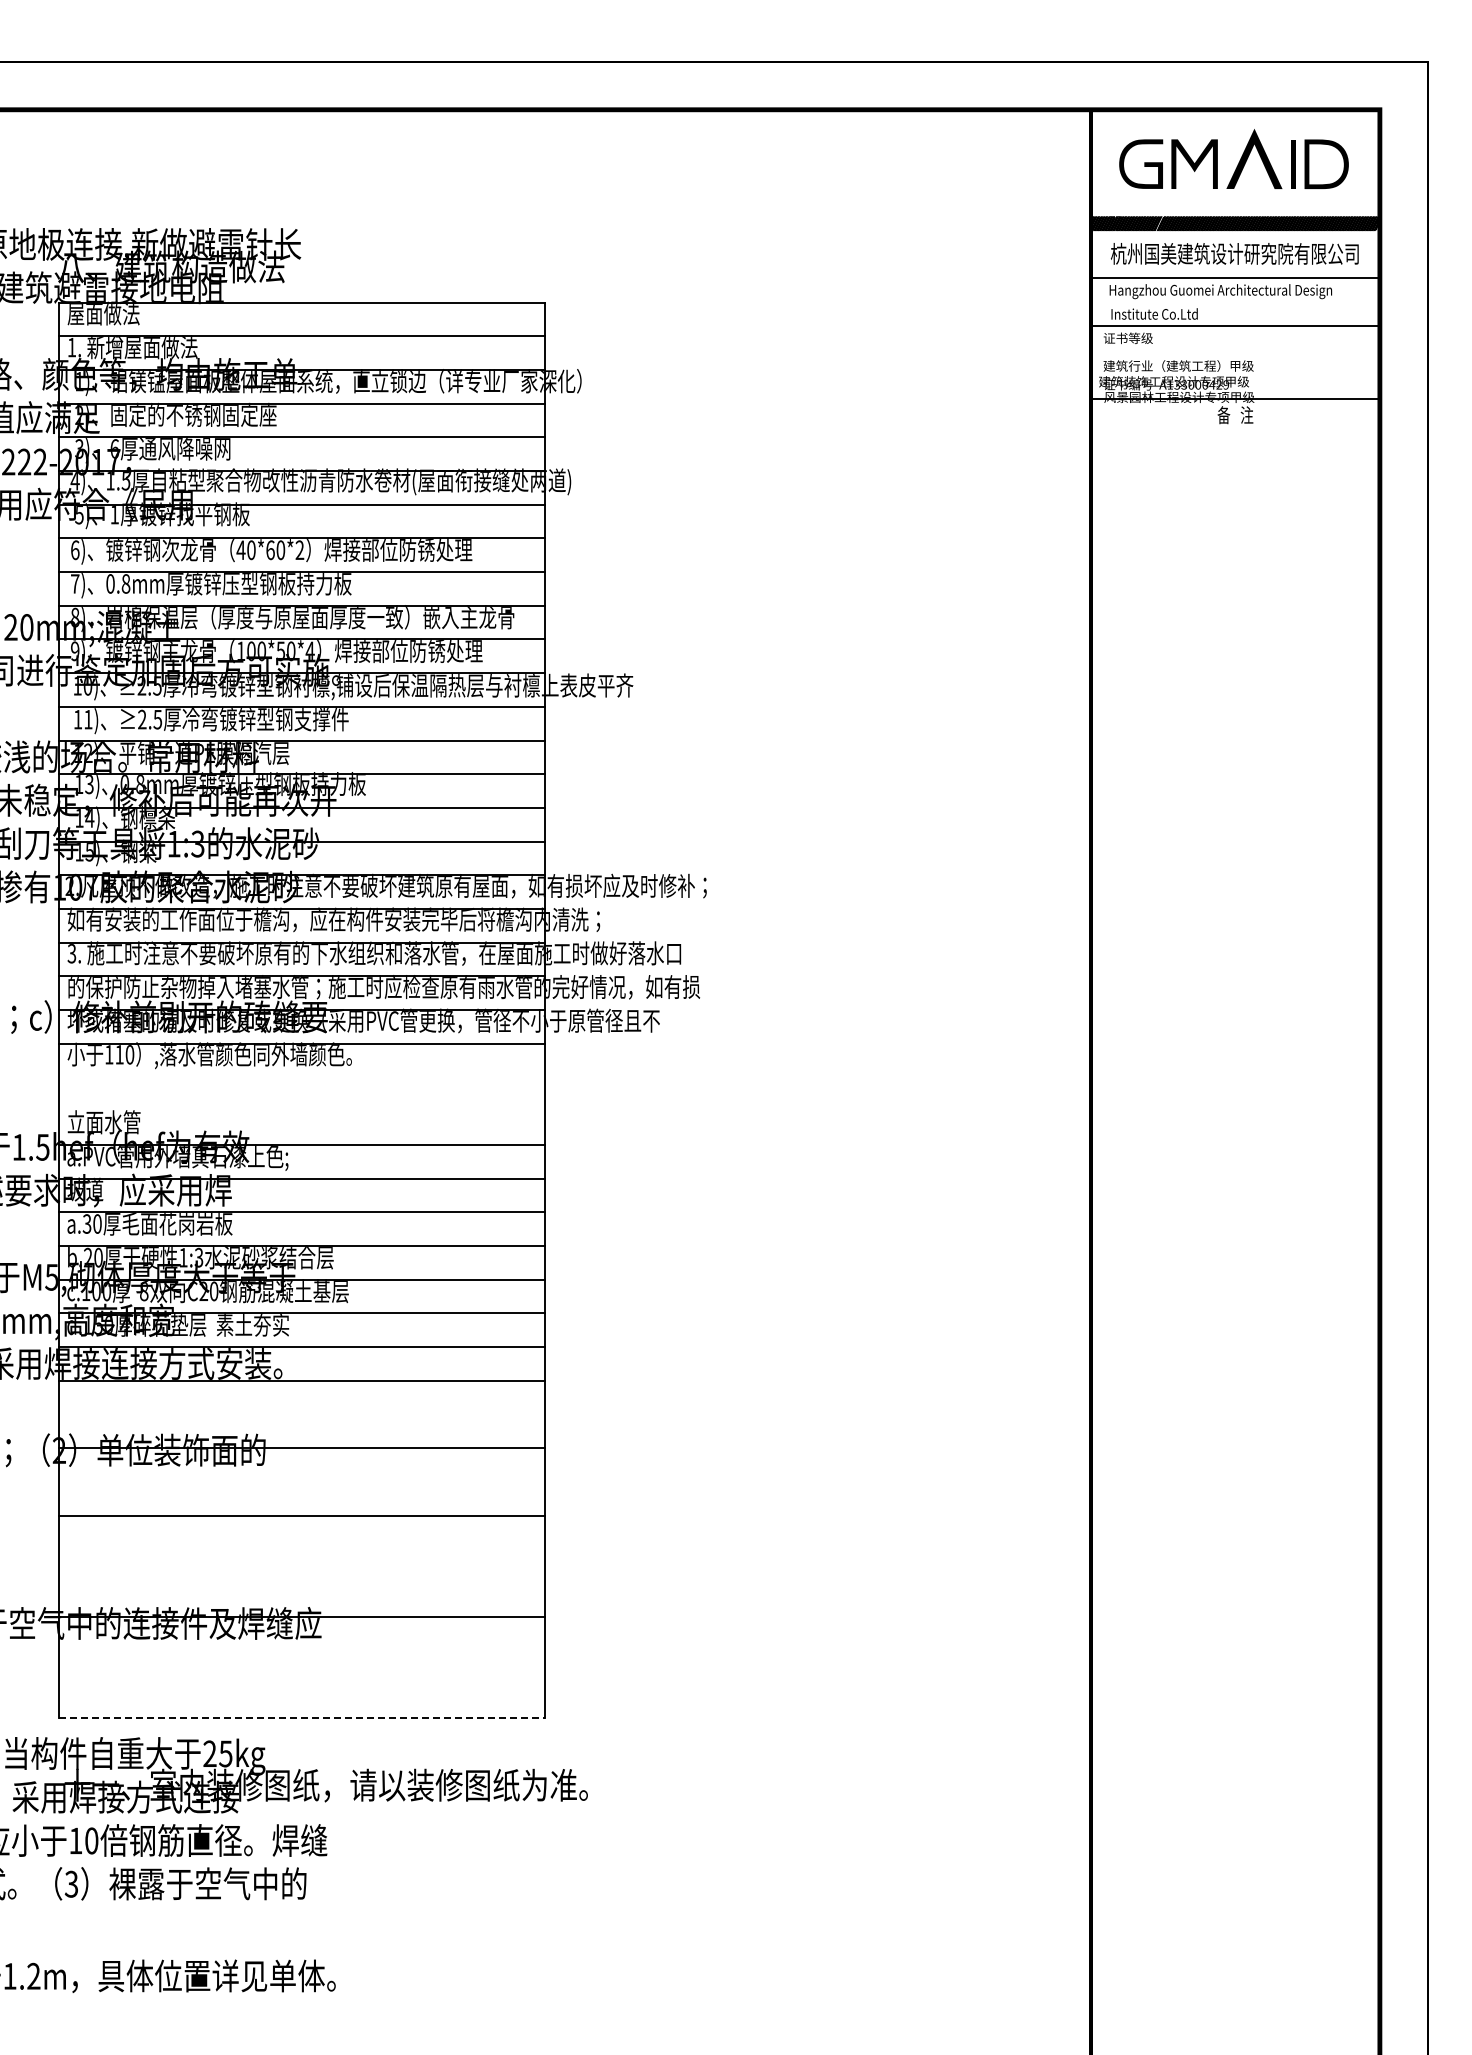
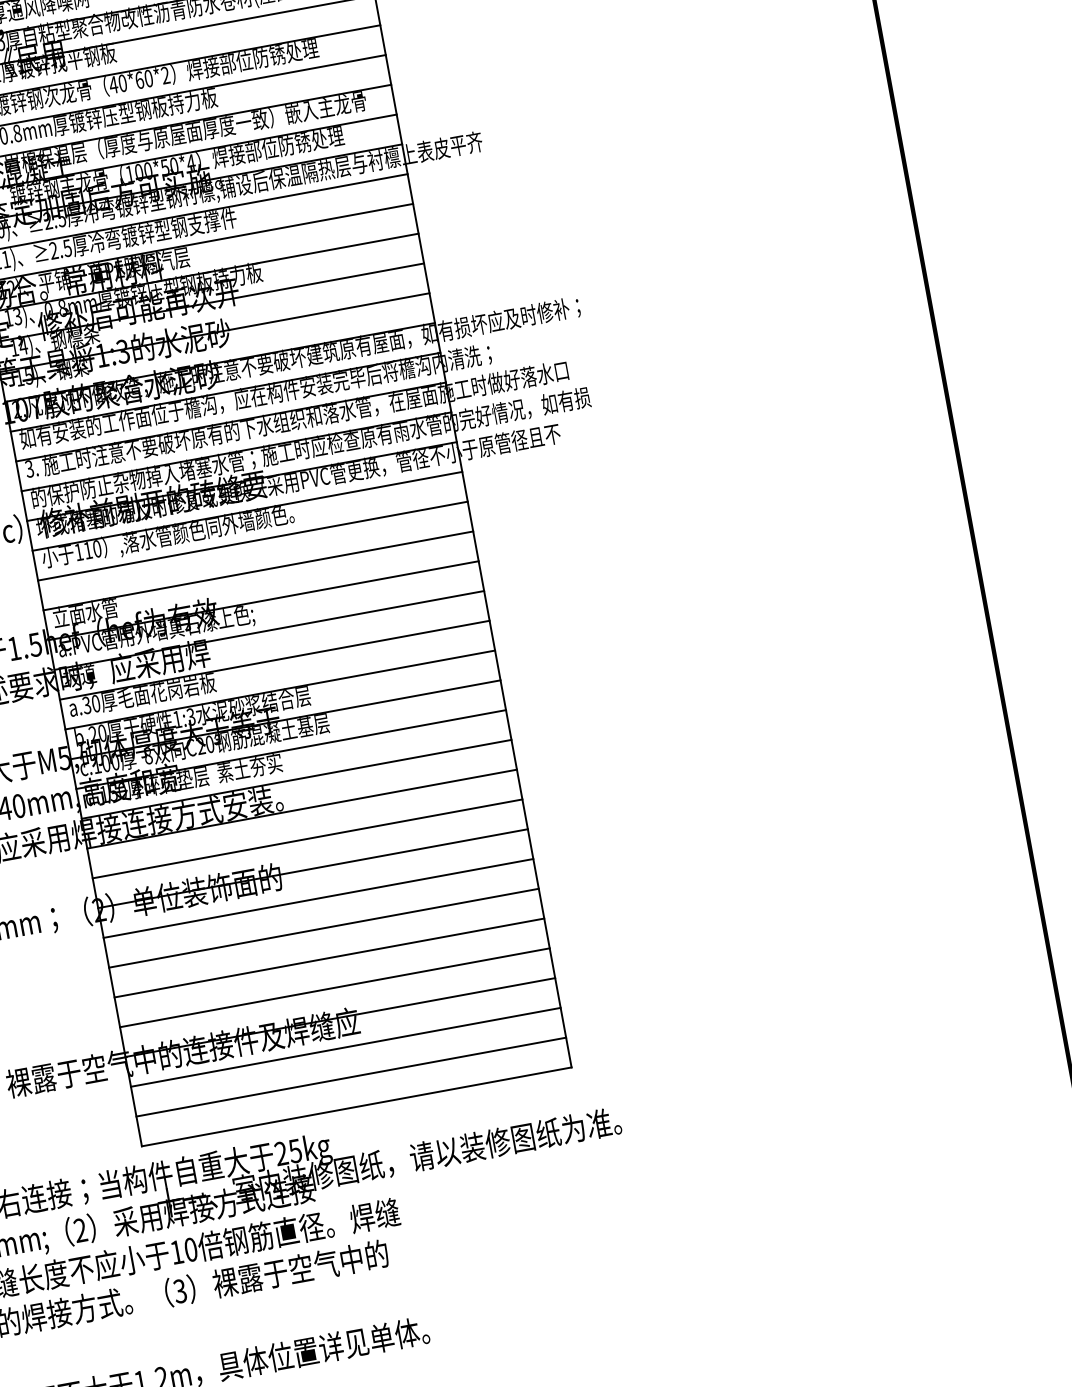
line: (301, 1077) -> (252, 541), added
line: (301, 1111) -> (258, 571), added
line: (301, 1414) -> (307, 838), added
line: (301, 1481) -> (318, 898), added
line: (301, 1549) -> (329, 958), added
line: (301, 1583) -> (334, 988), added
line: (301, 1650) -> (345, 1047), added
line: (301, 1684) -> (350, 1077), added
line: (302, 1717) -> (357, 1106), dashed -> solid

